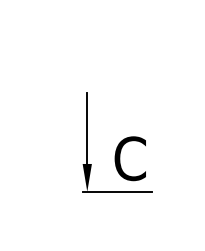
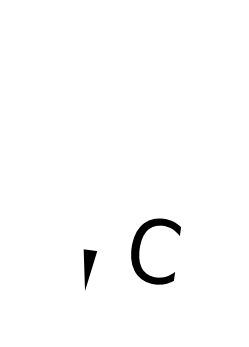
line: (87, 127) -> (97, 196), removed
line: (117, 191) -> (129, 296), removed

